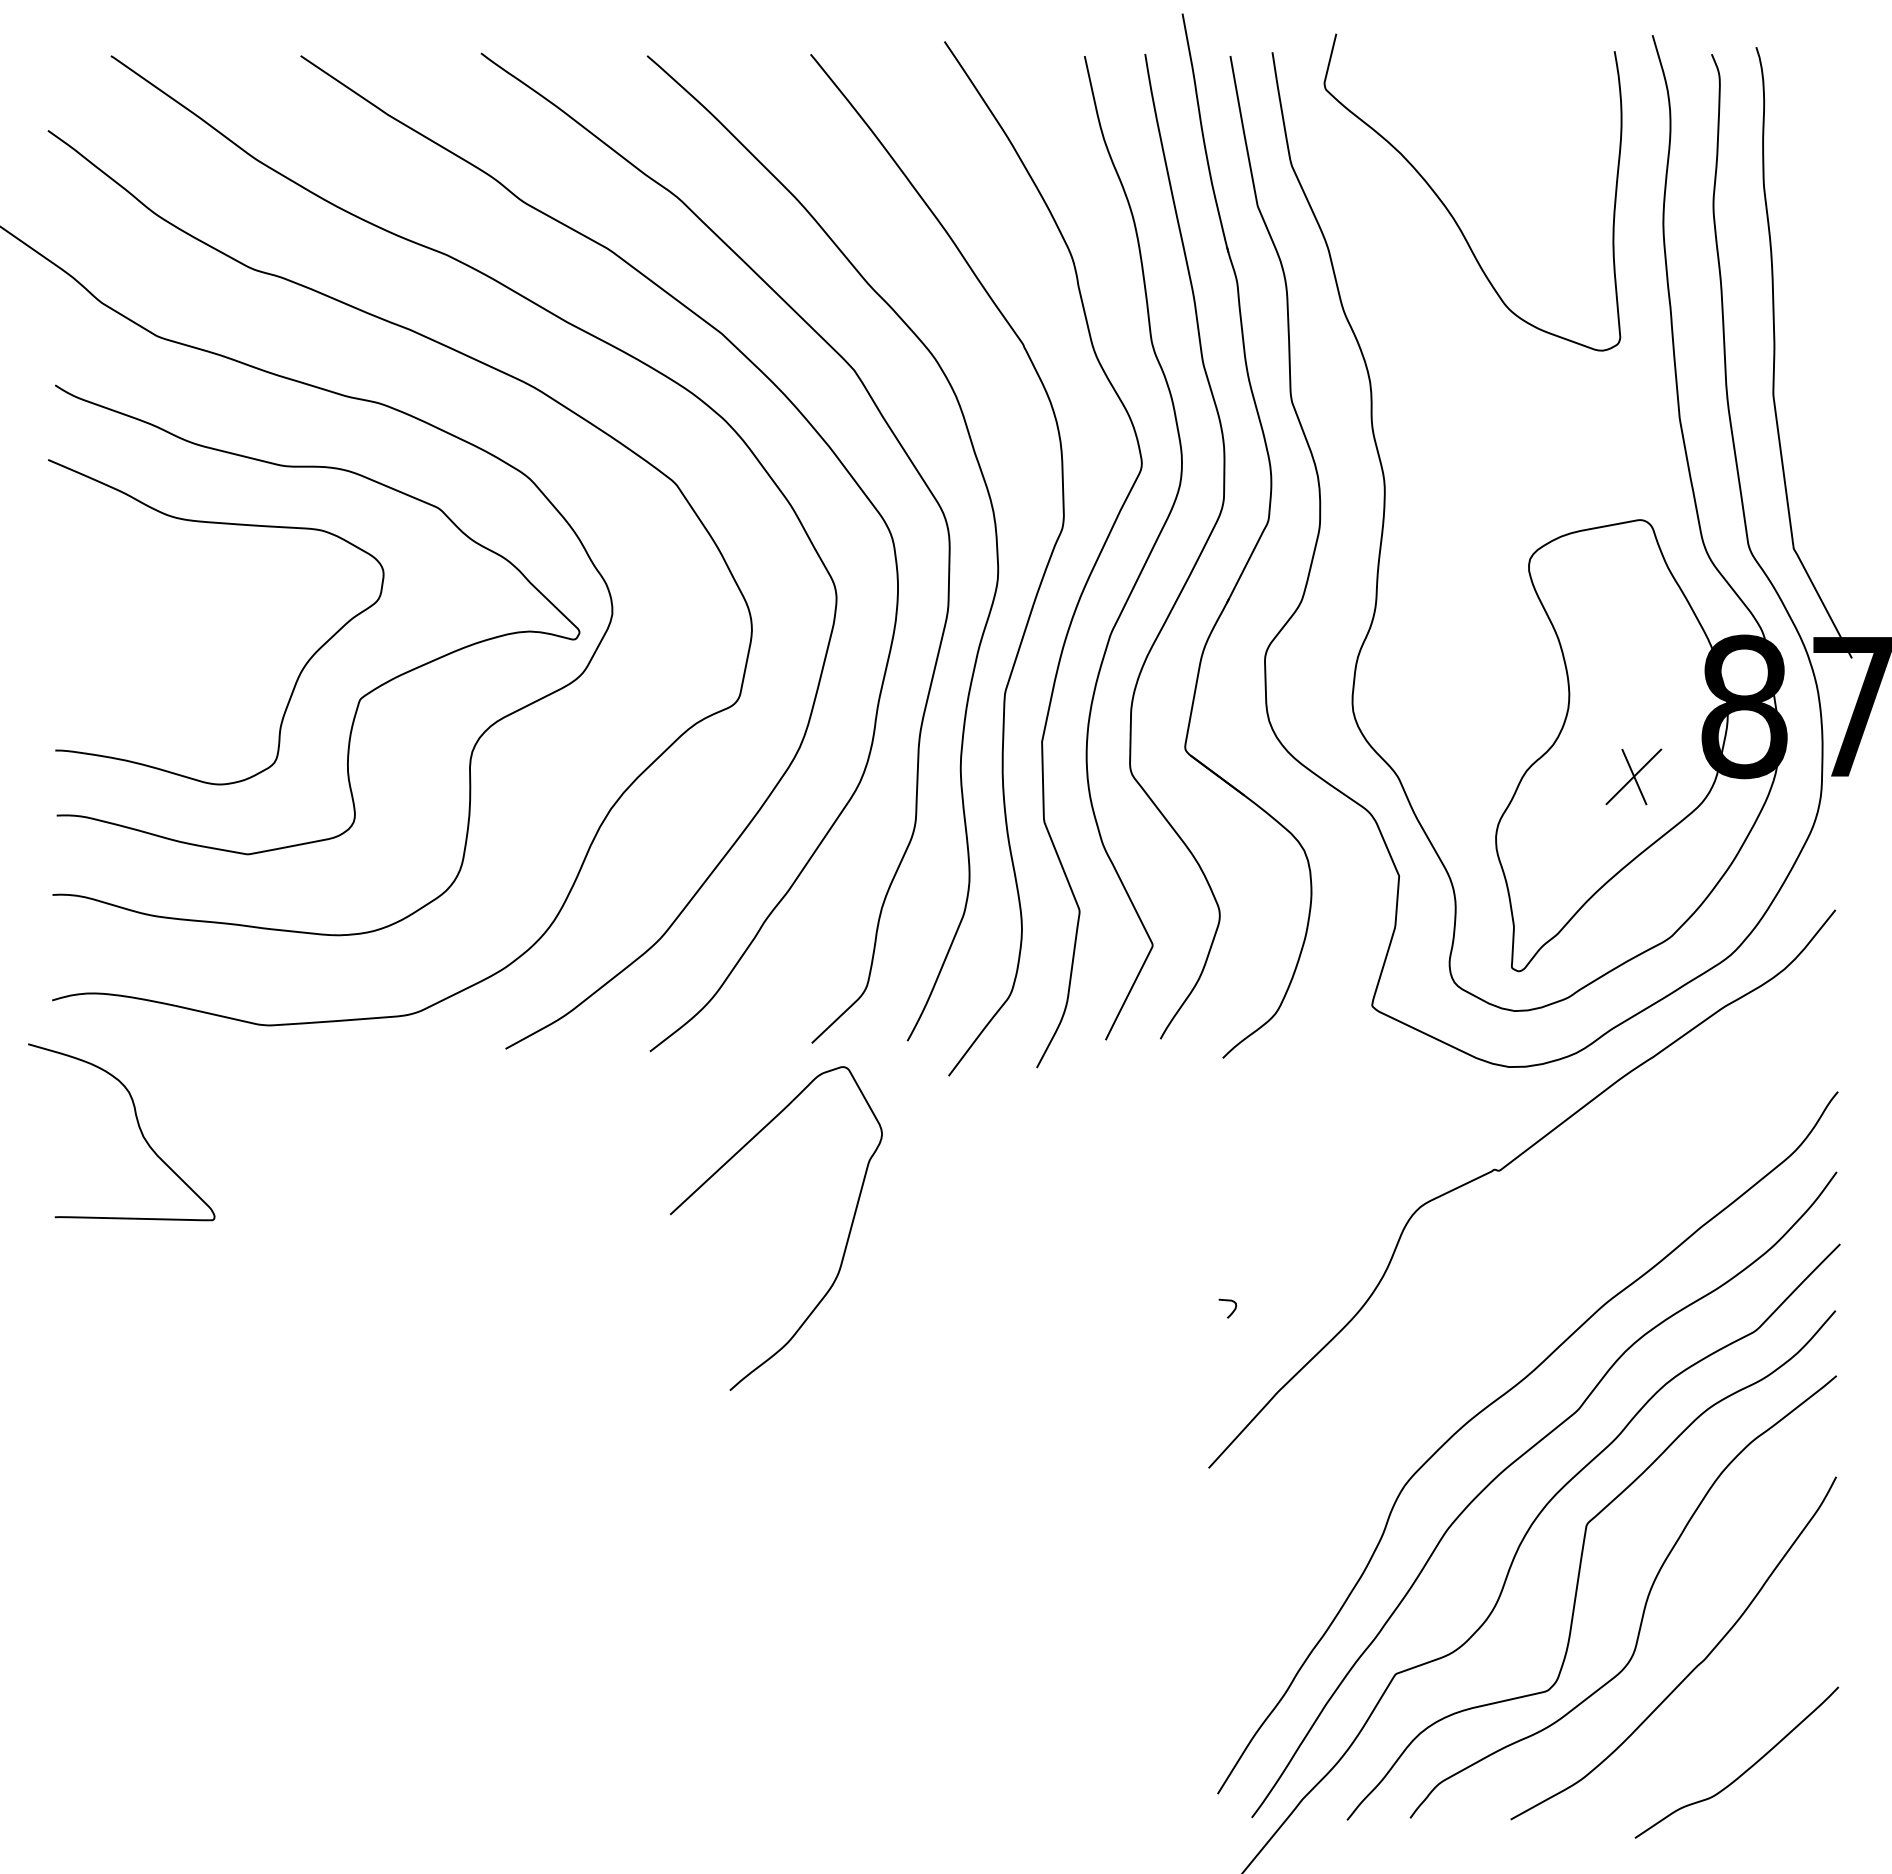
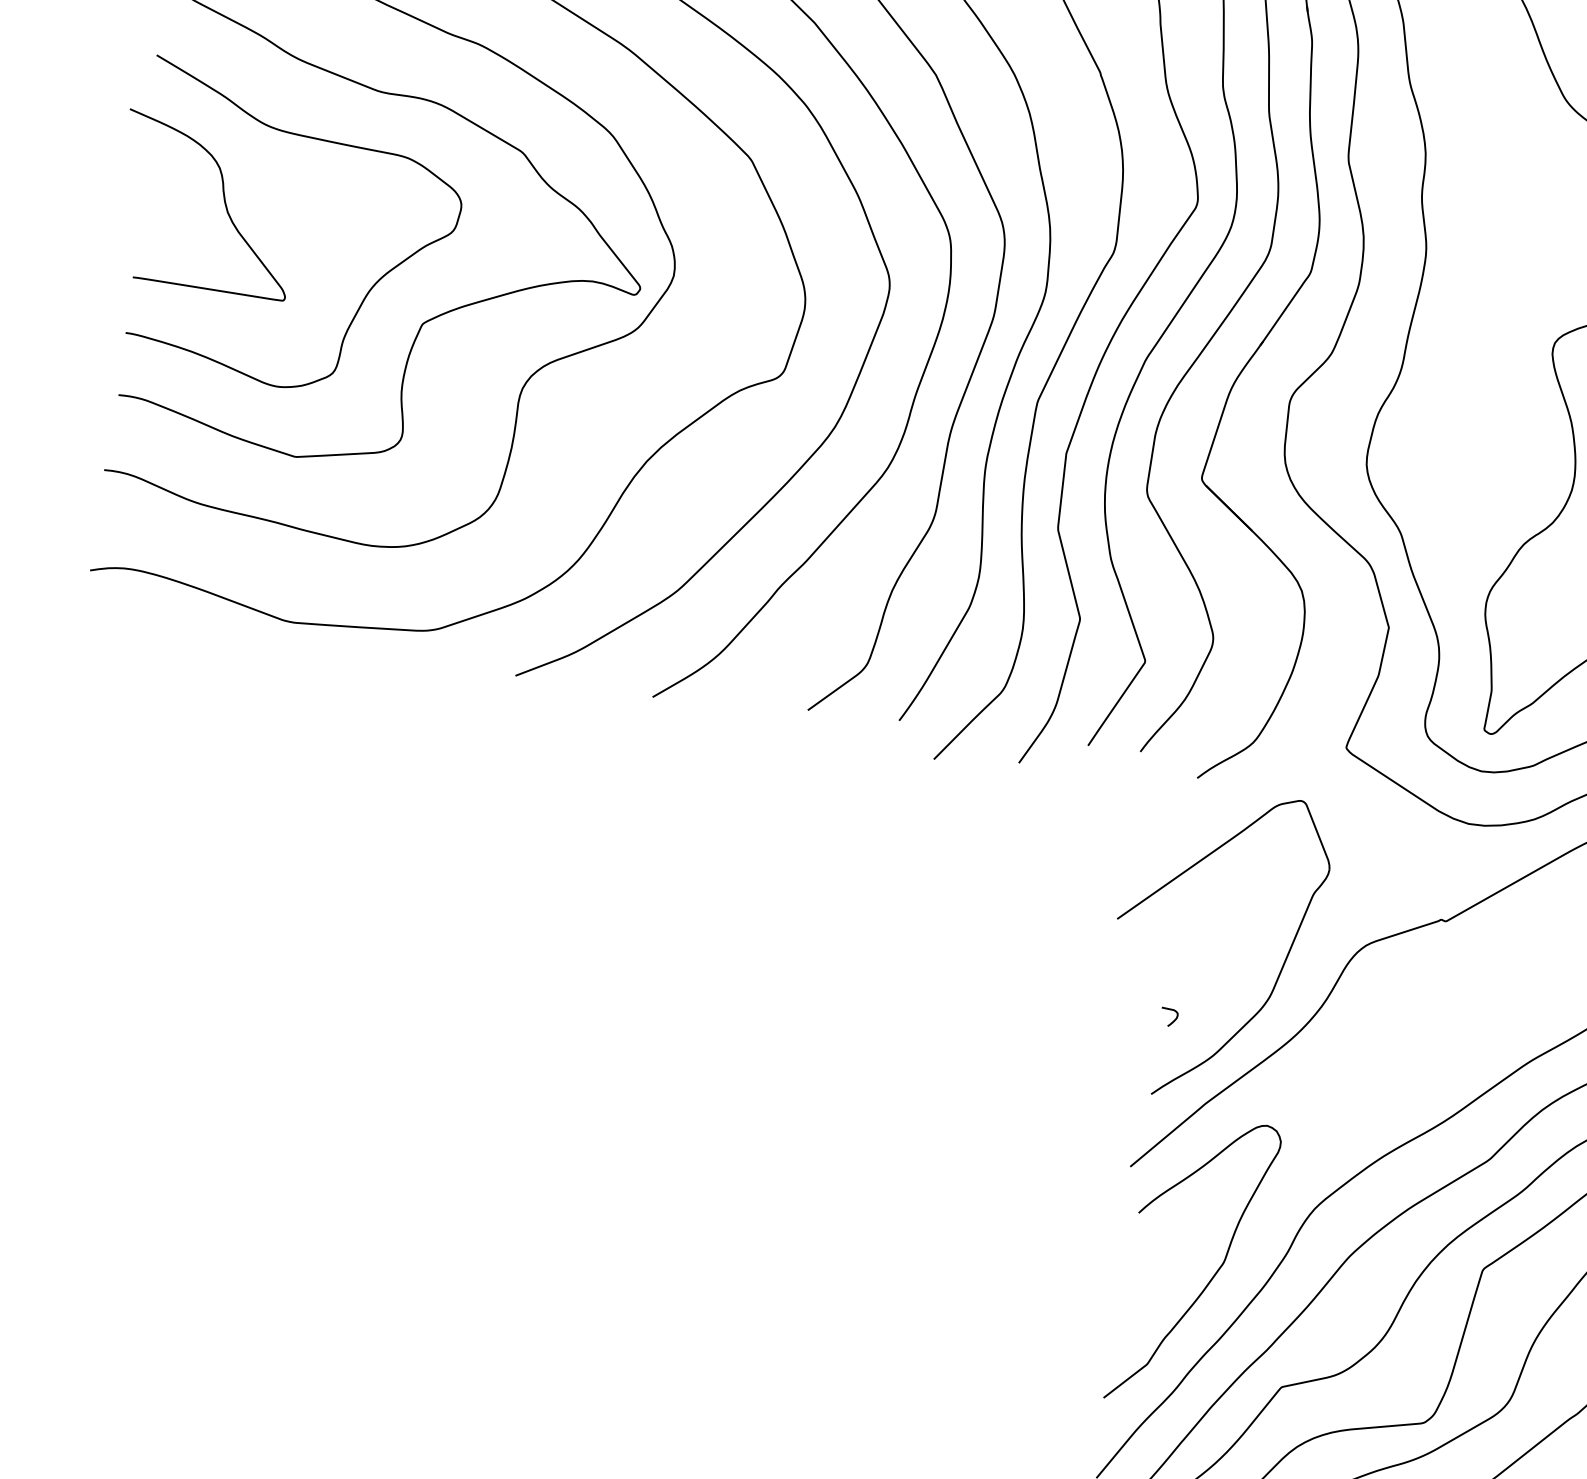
curve: (138, 1127) -> (224, 202), moved
part: (845, 1244) -> (1280, 970), moved
curve: (1309, 1568) -> (1213, 1275), added

